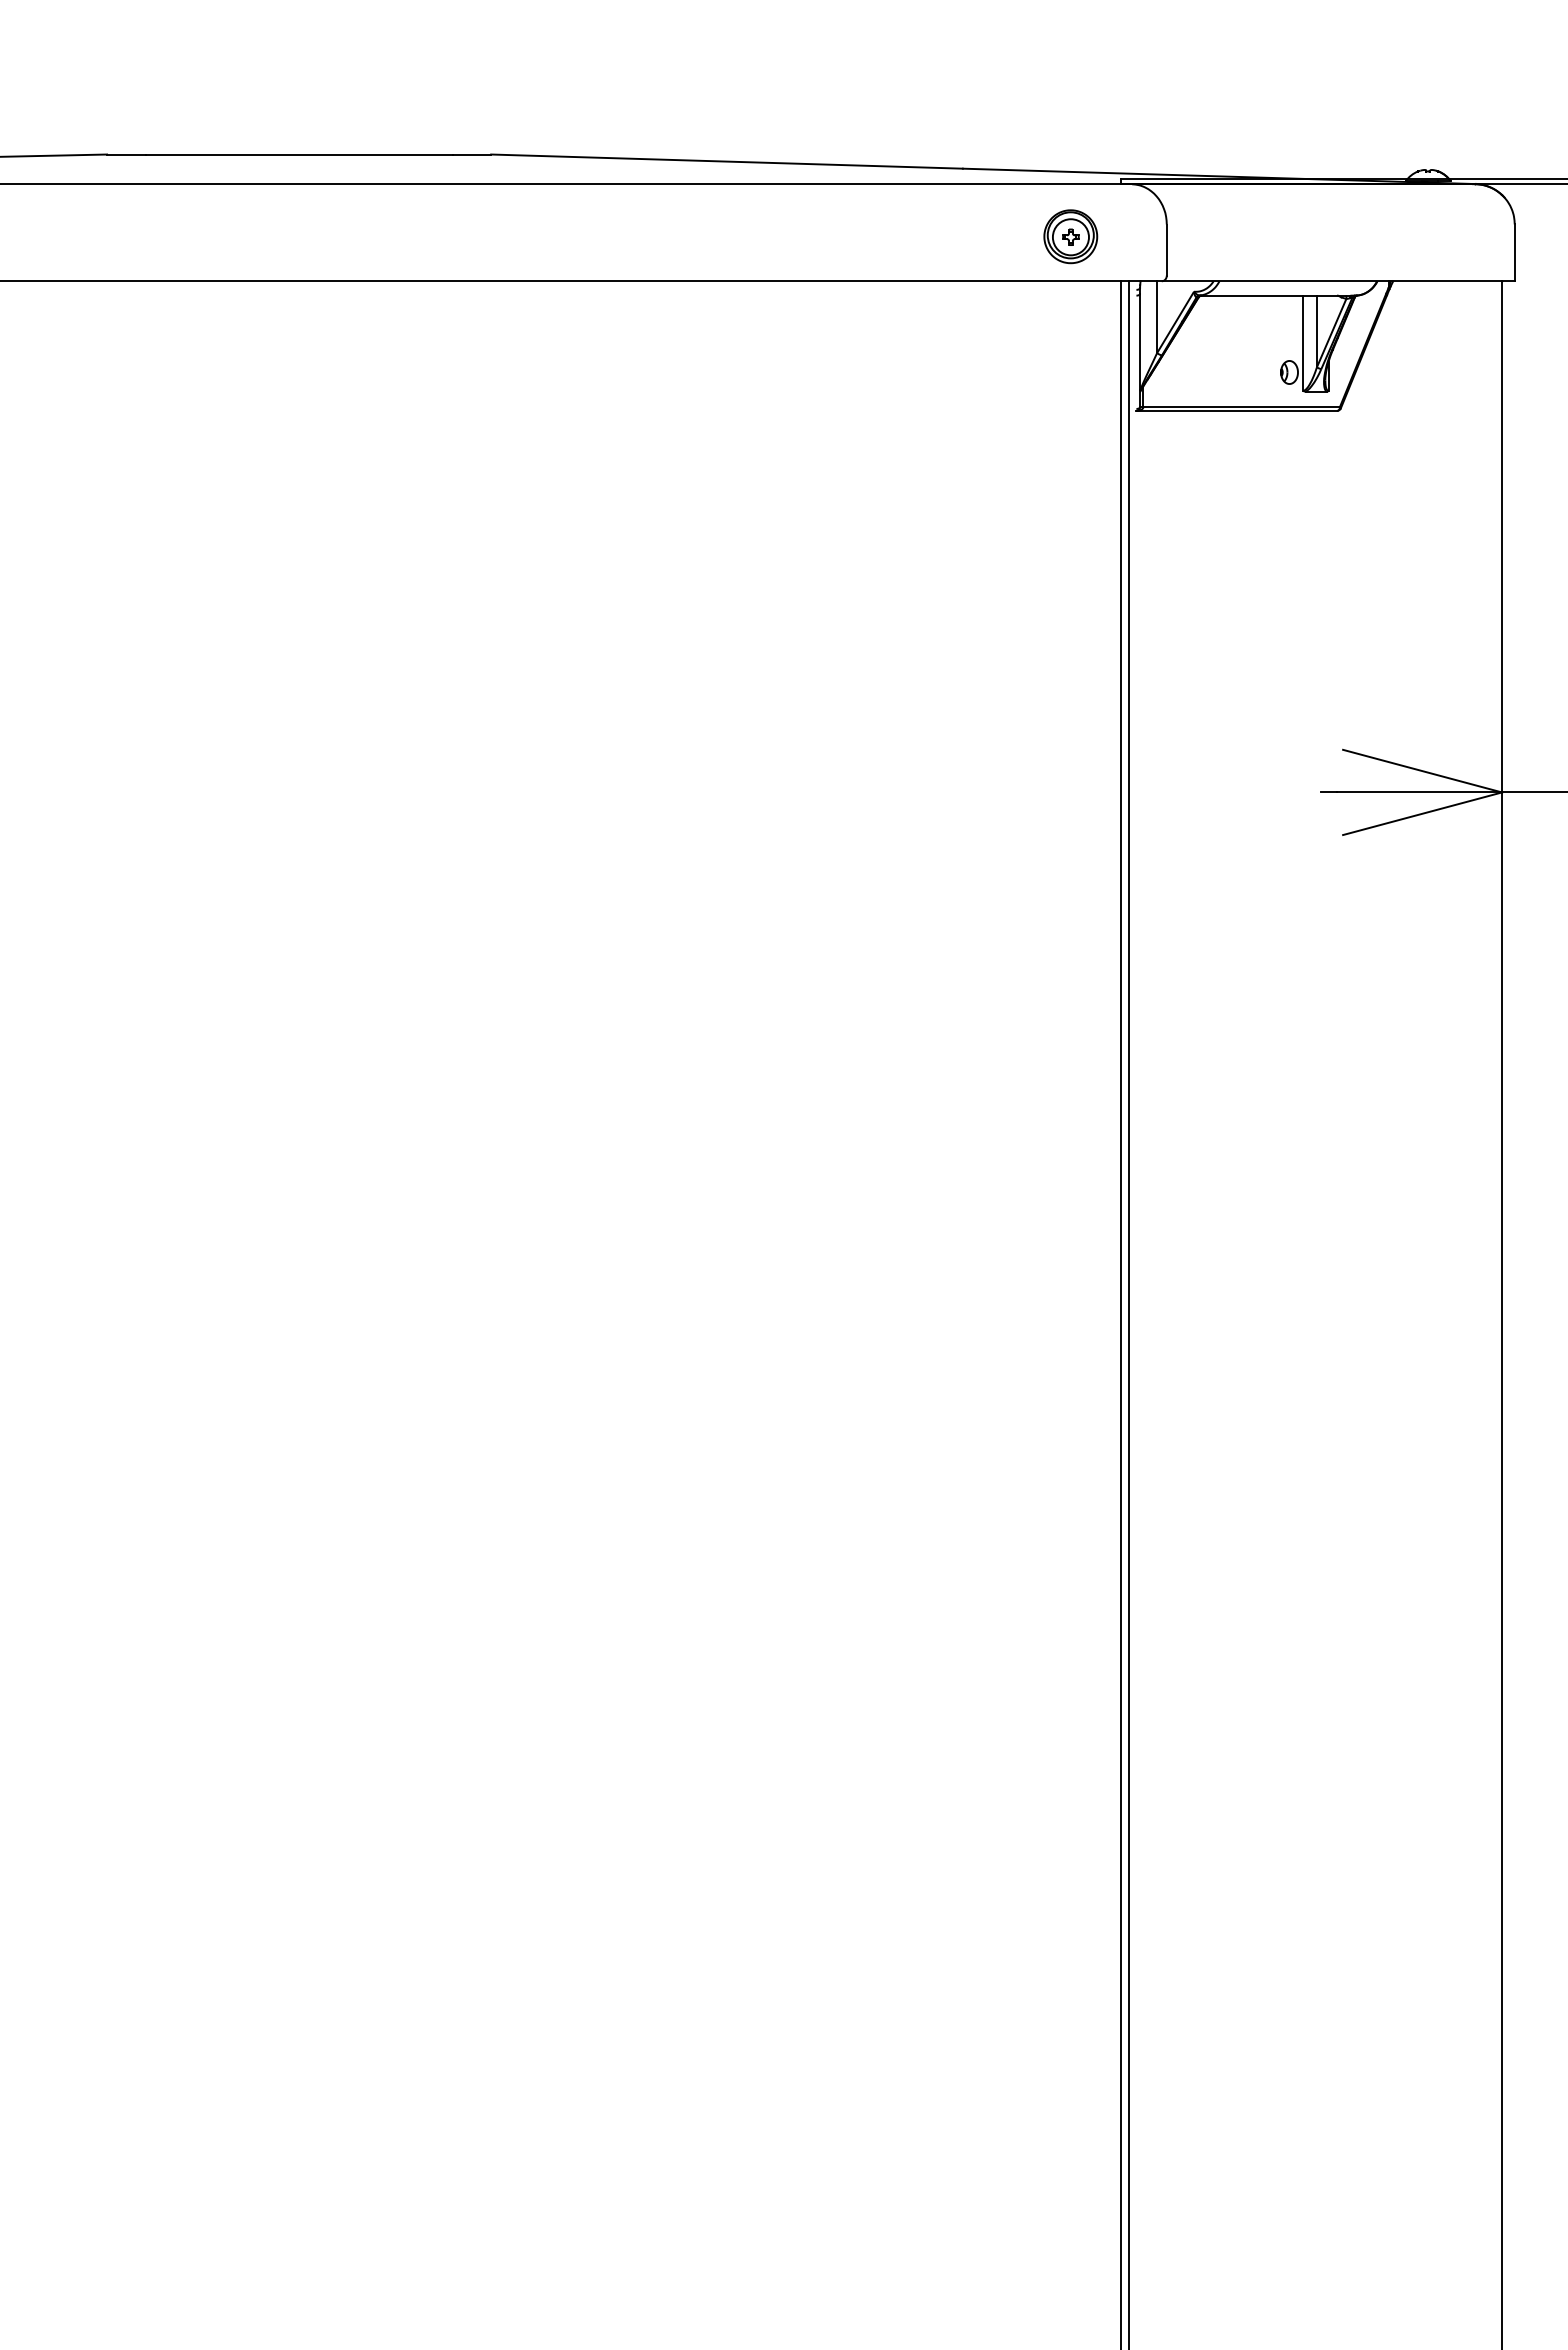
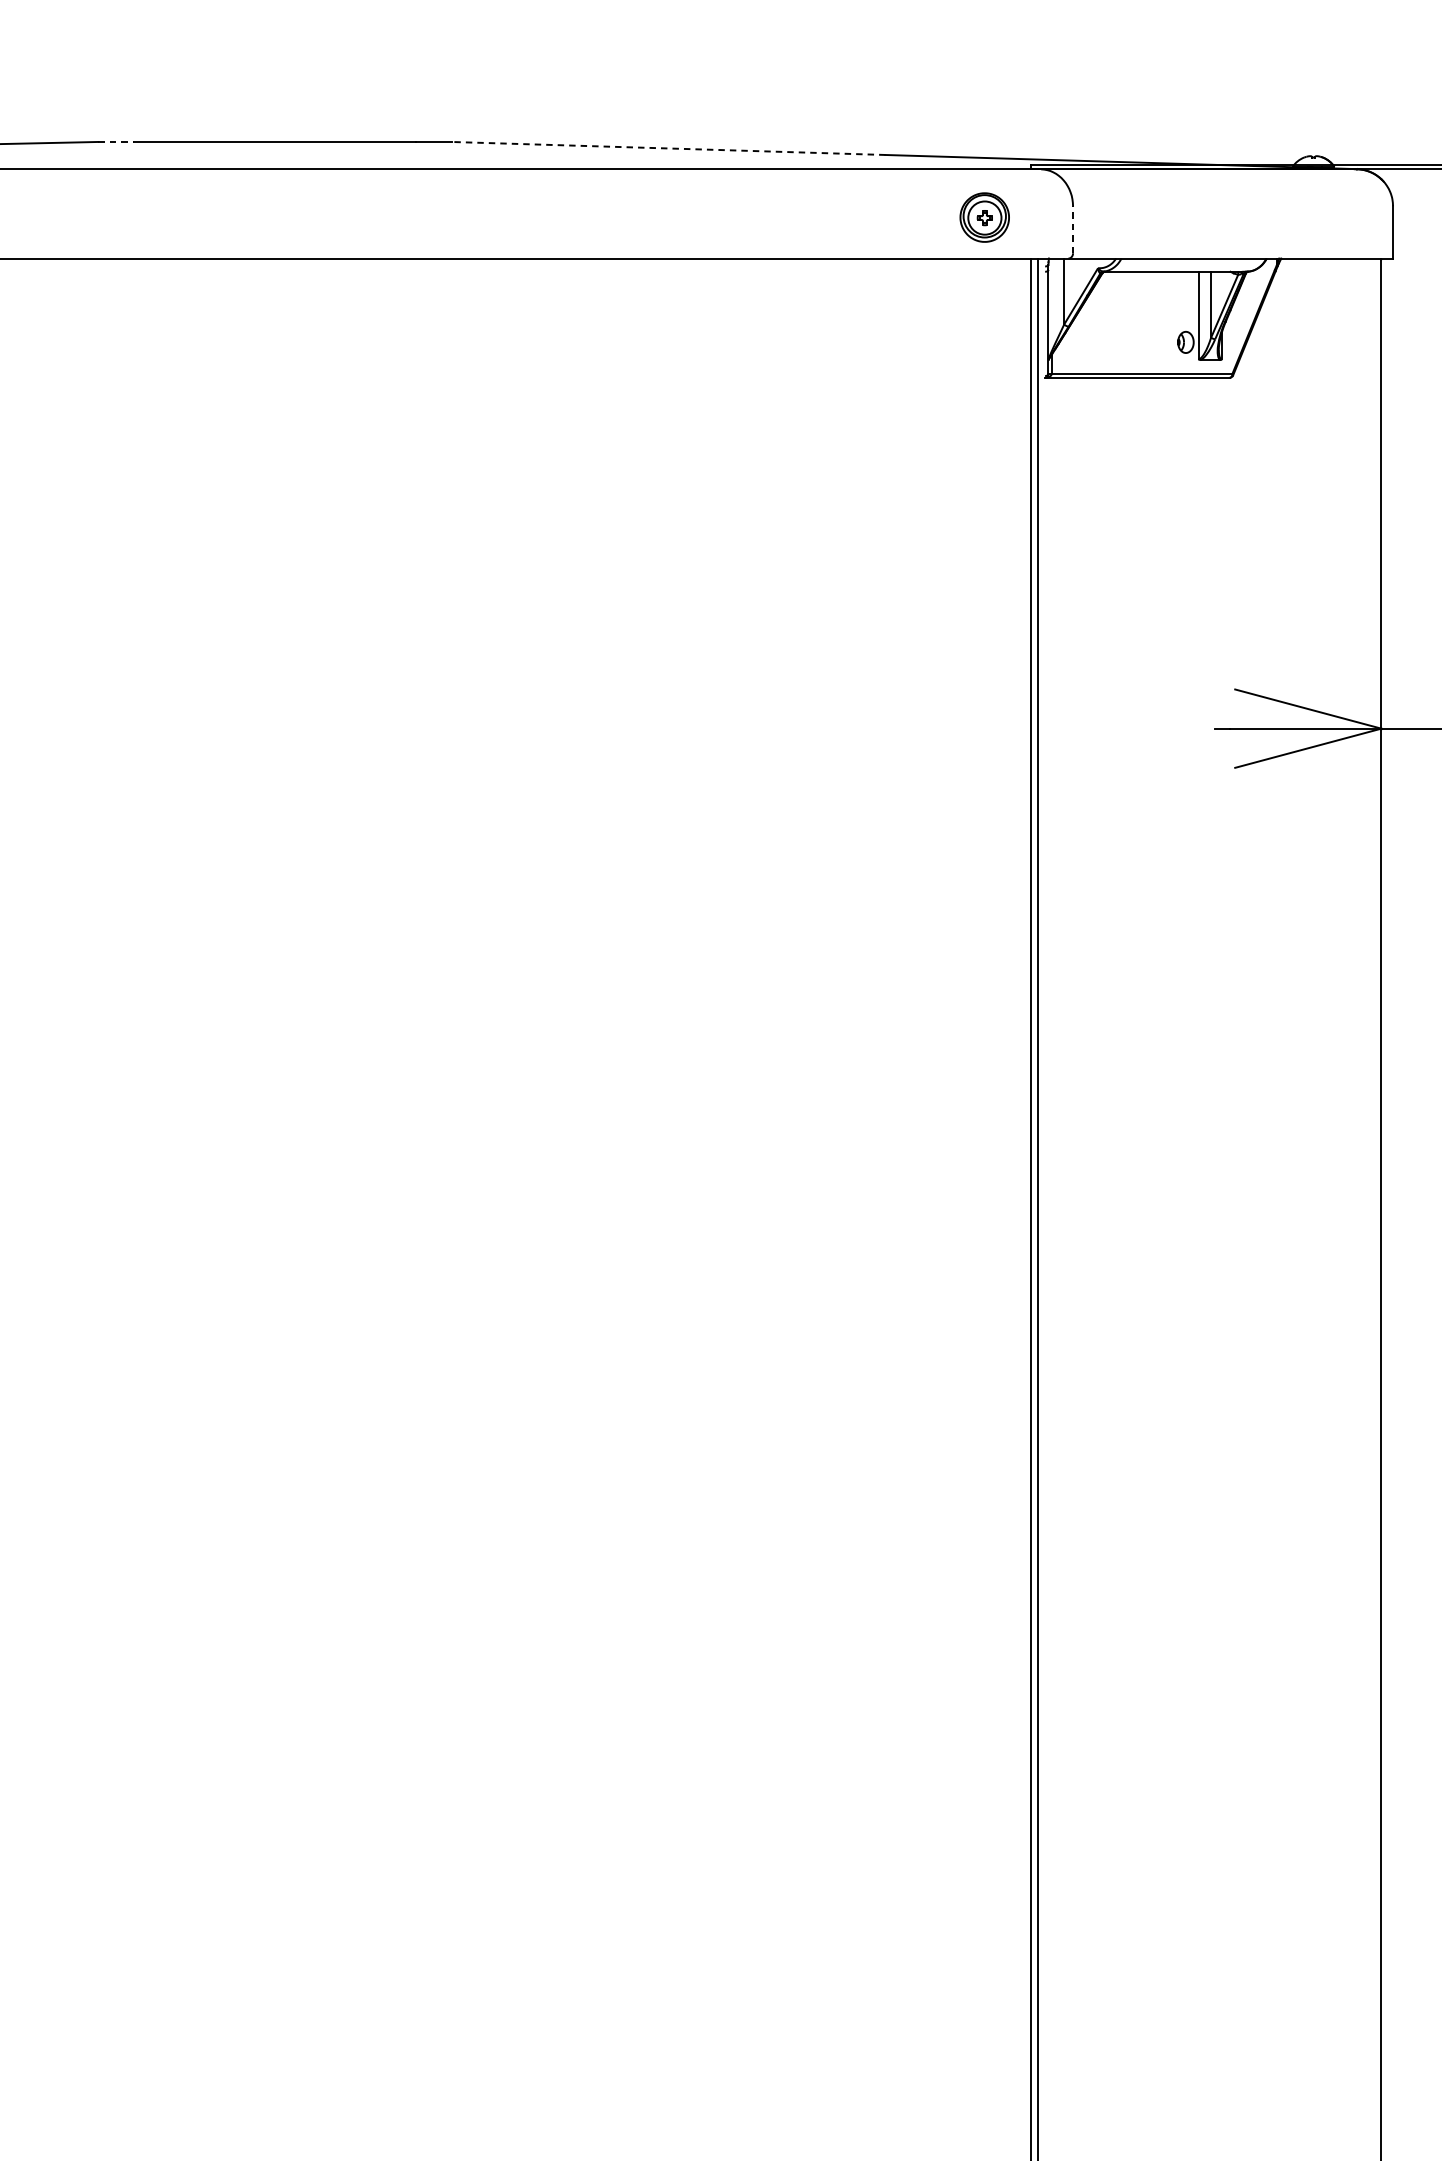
line: (126, 154) -> (116, 141), solid -> dashed
line: (727, 161) -> (669, 148), solid -> dashed
line: (1166, 249) -> (1072, 229), solid -> dashed

